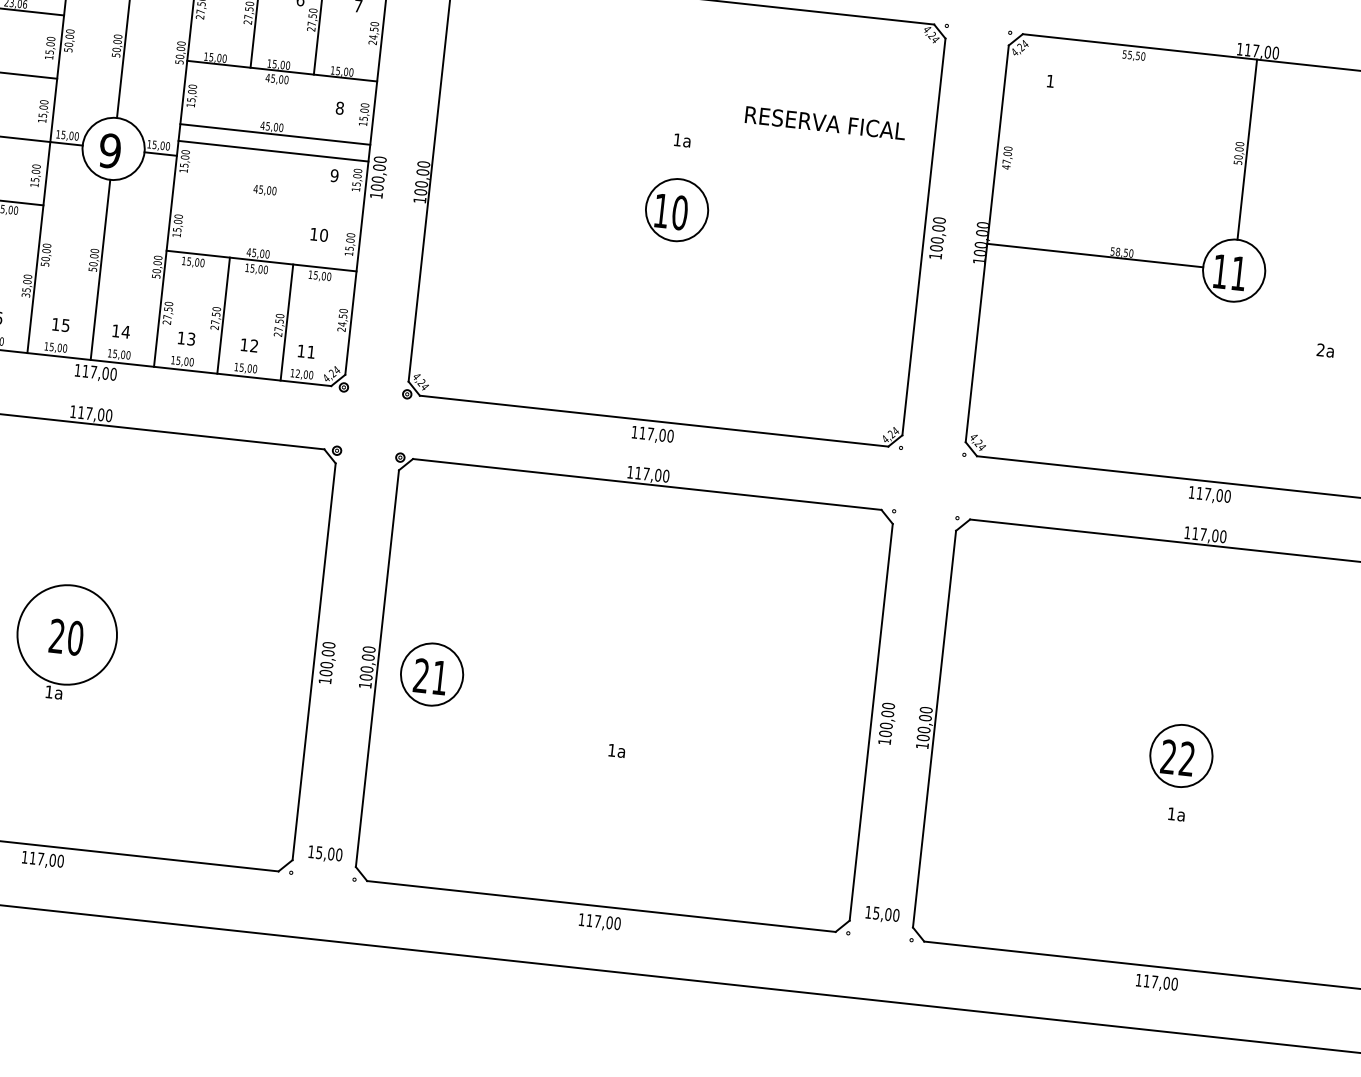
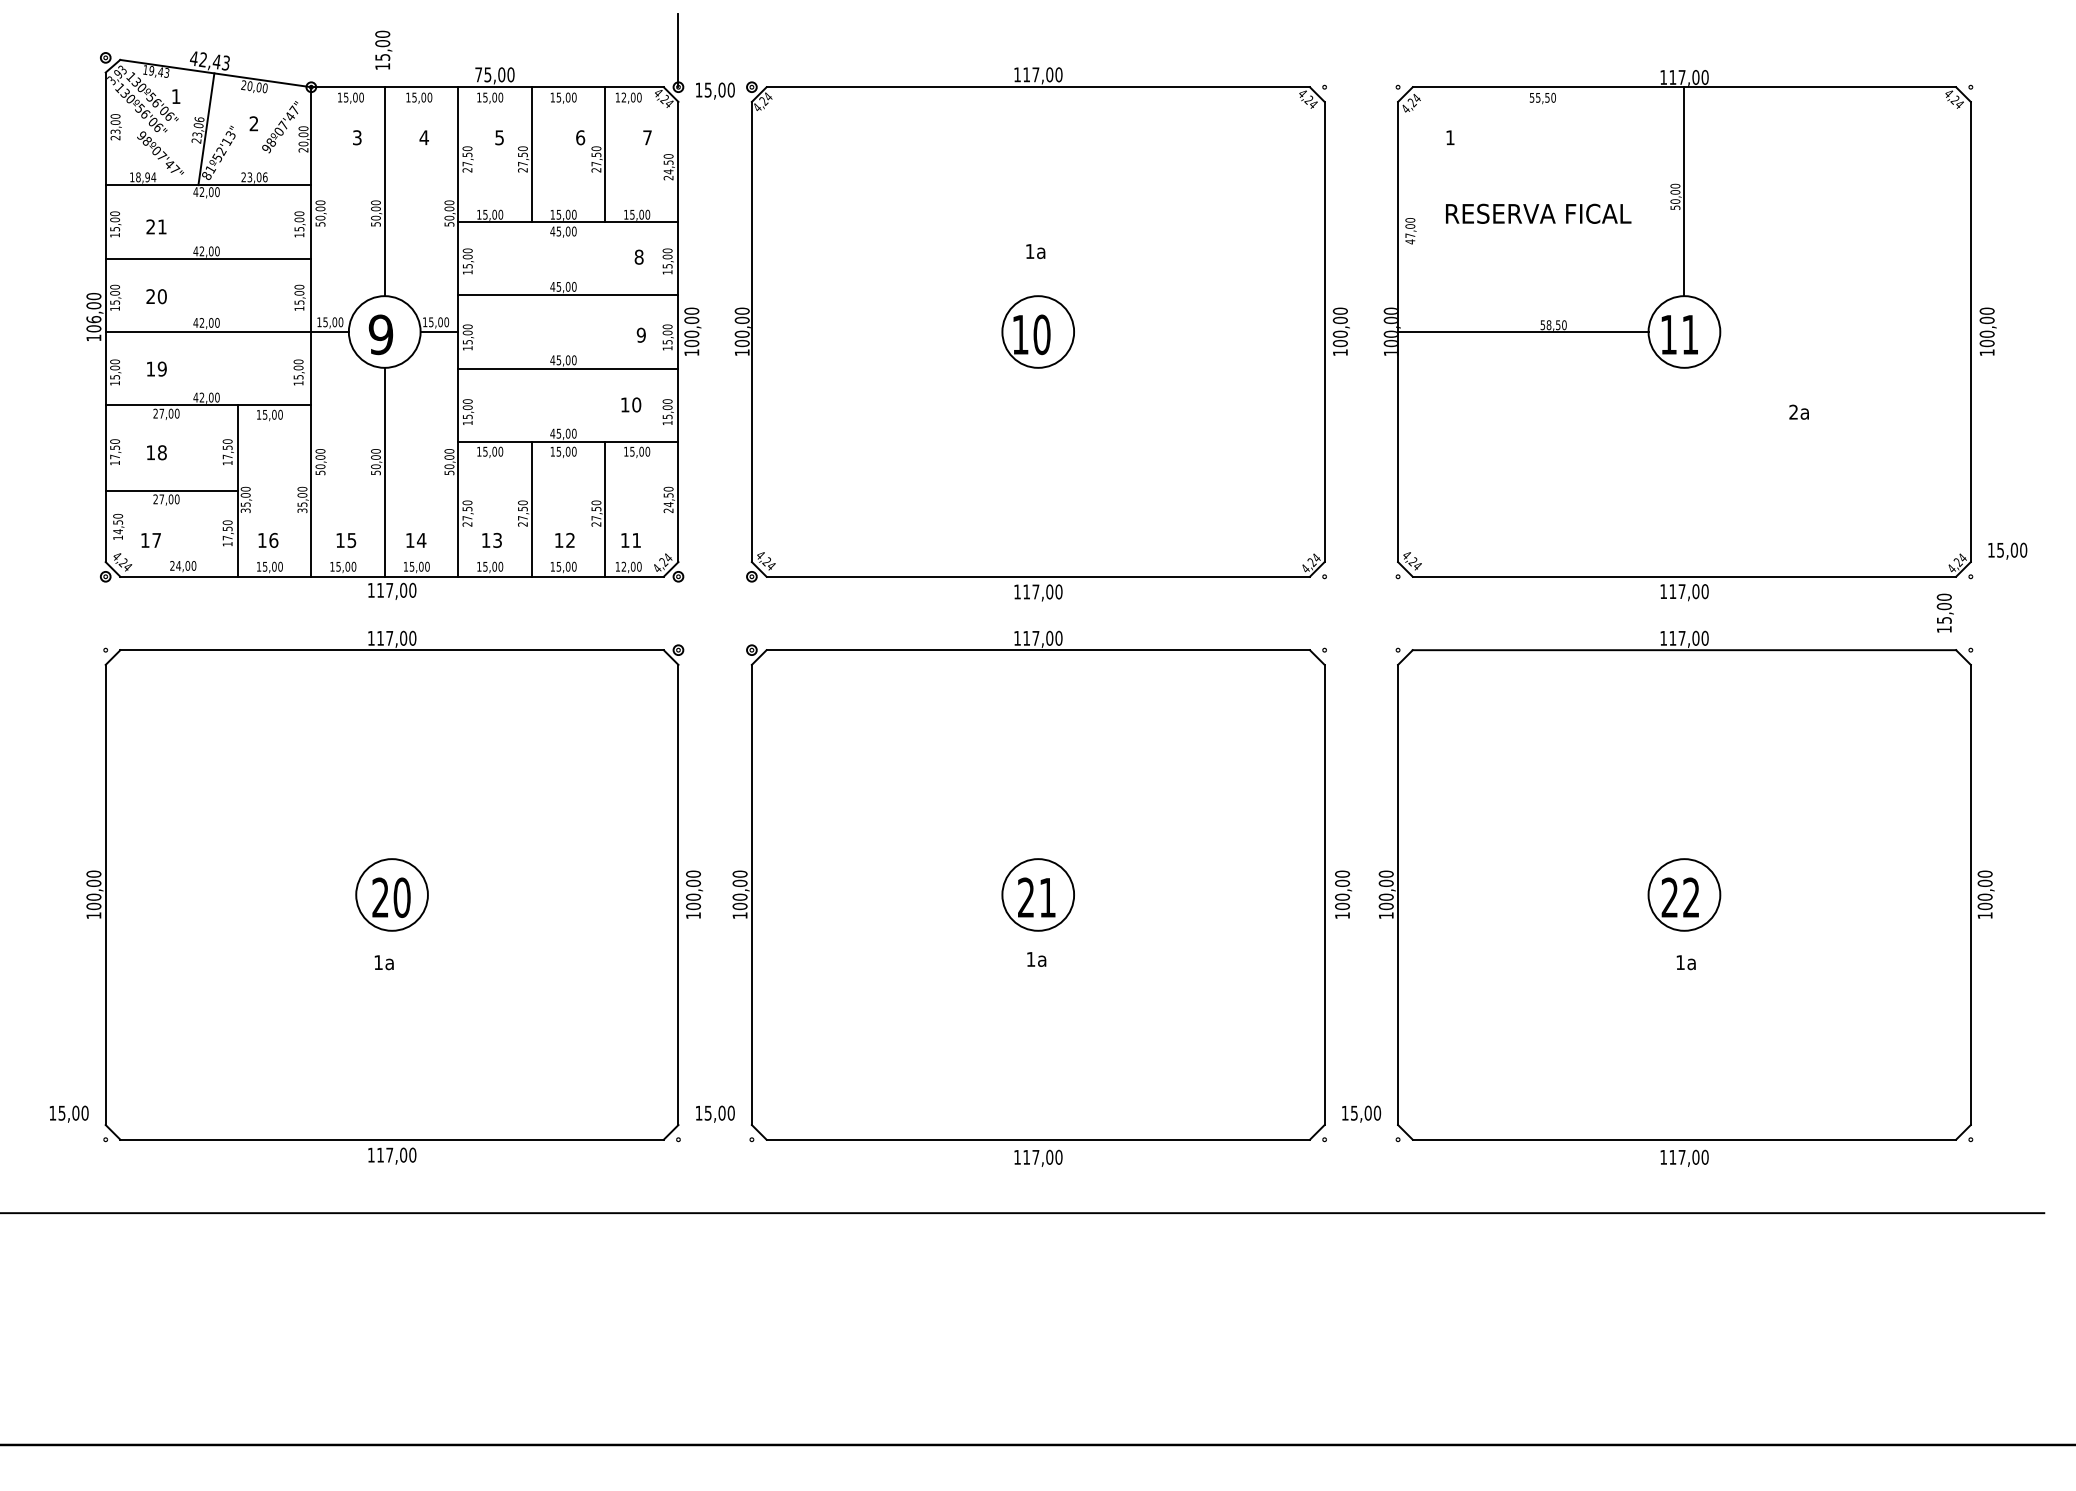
text: (825, 122) -> (1538, 213), moved
line: (273, 151) -> (568, 368), moved
circle: (66, 634) -> (391, 894), size x0.62
part: (431, 674) -> (1037, 894), moved

